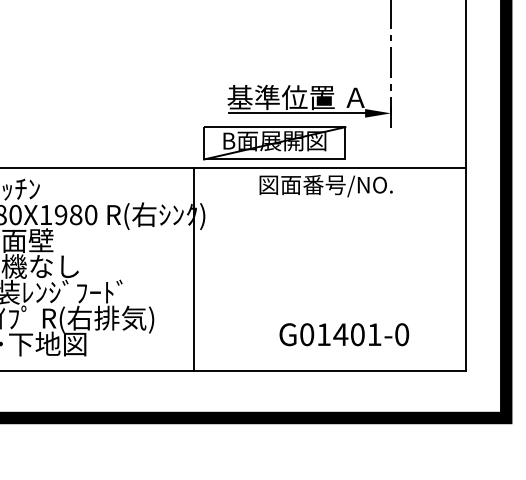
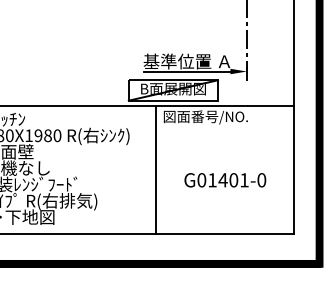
line: (194, 268) -> (156, 169), moved
text: (344, 335) -> (225, 180), moved

